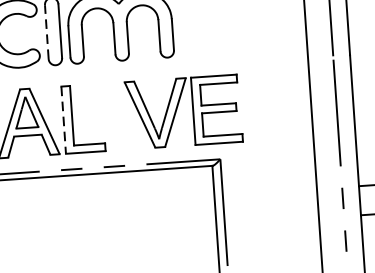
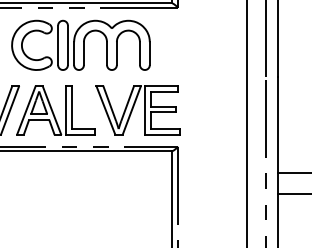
line: (47, 32) -> (58, 45), dashed -> solid
part: (183, 112) -> (137, 110), moved
line: (64, 120) -> (66, 110), dashed -> solid

